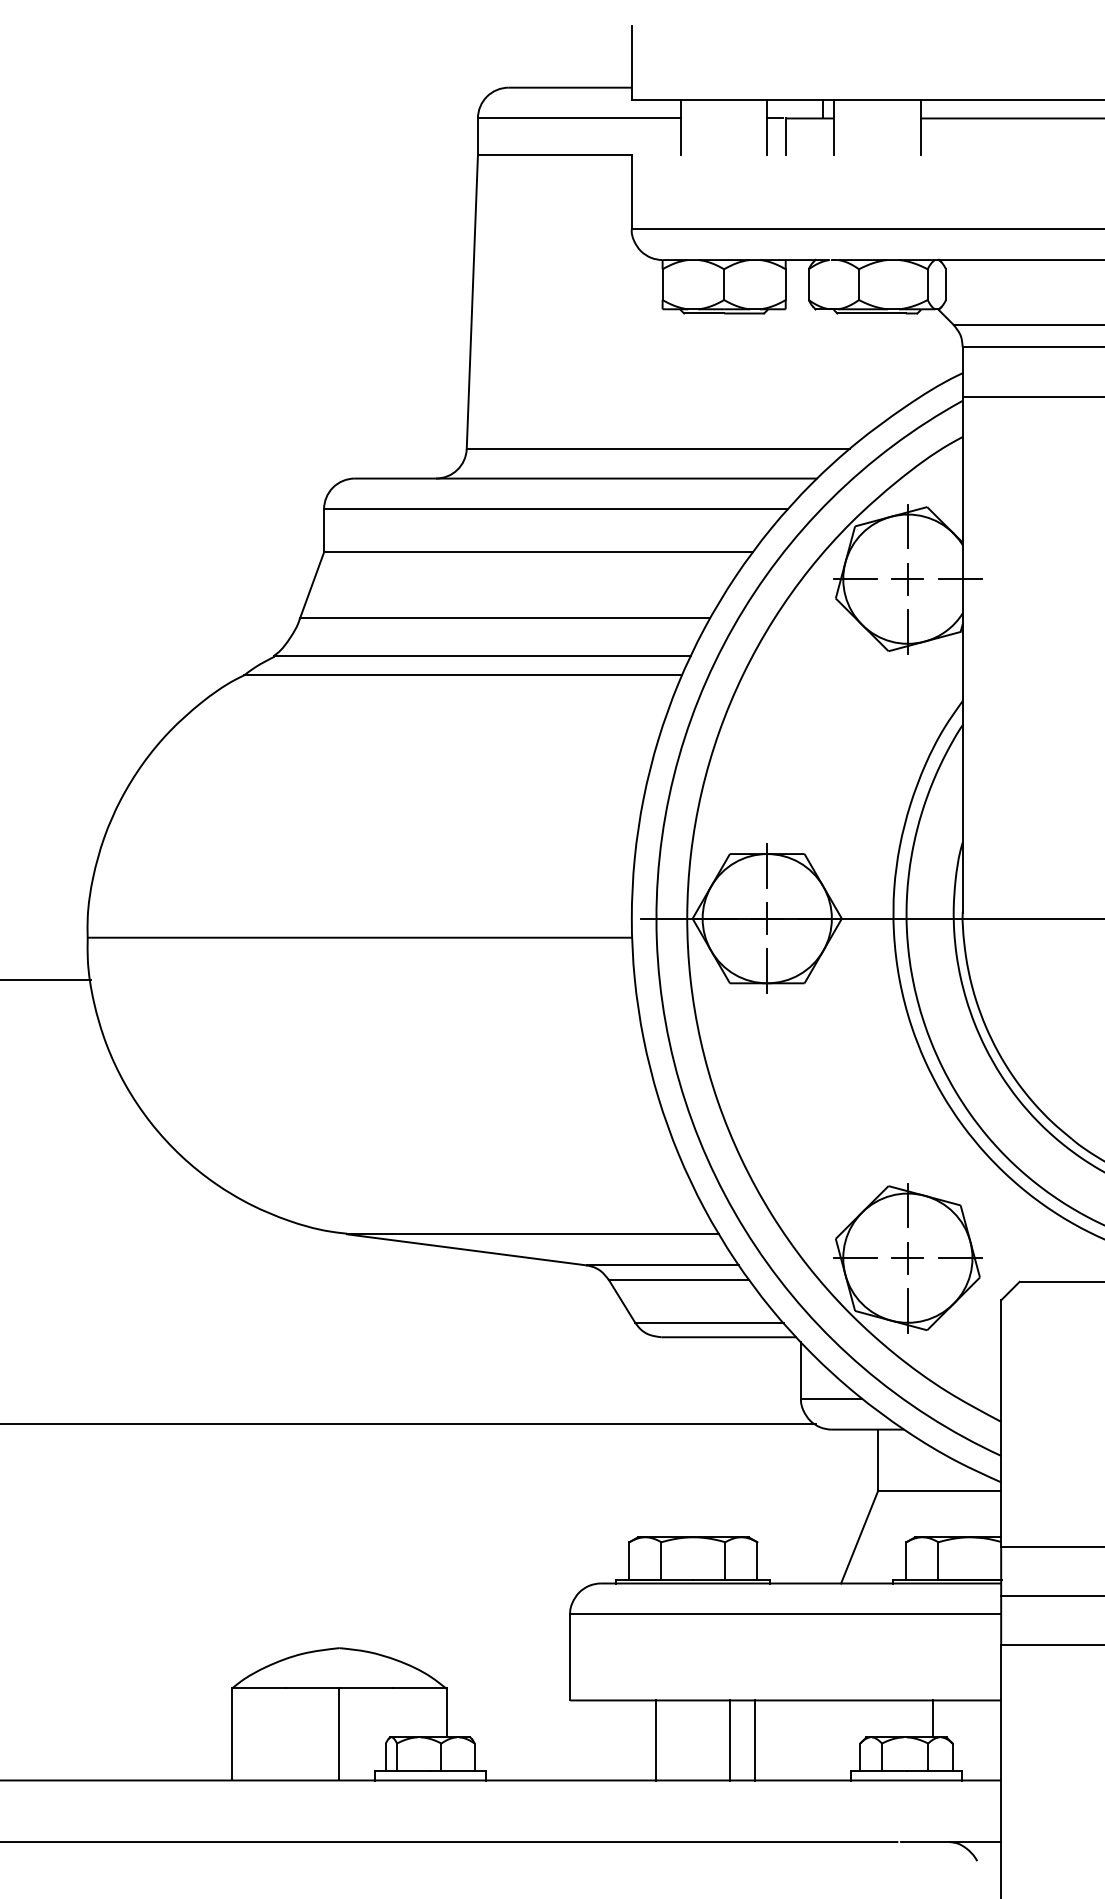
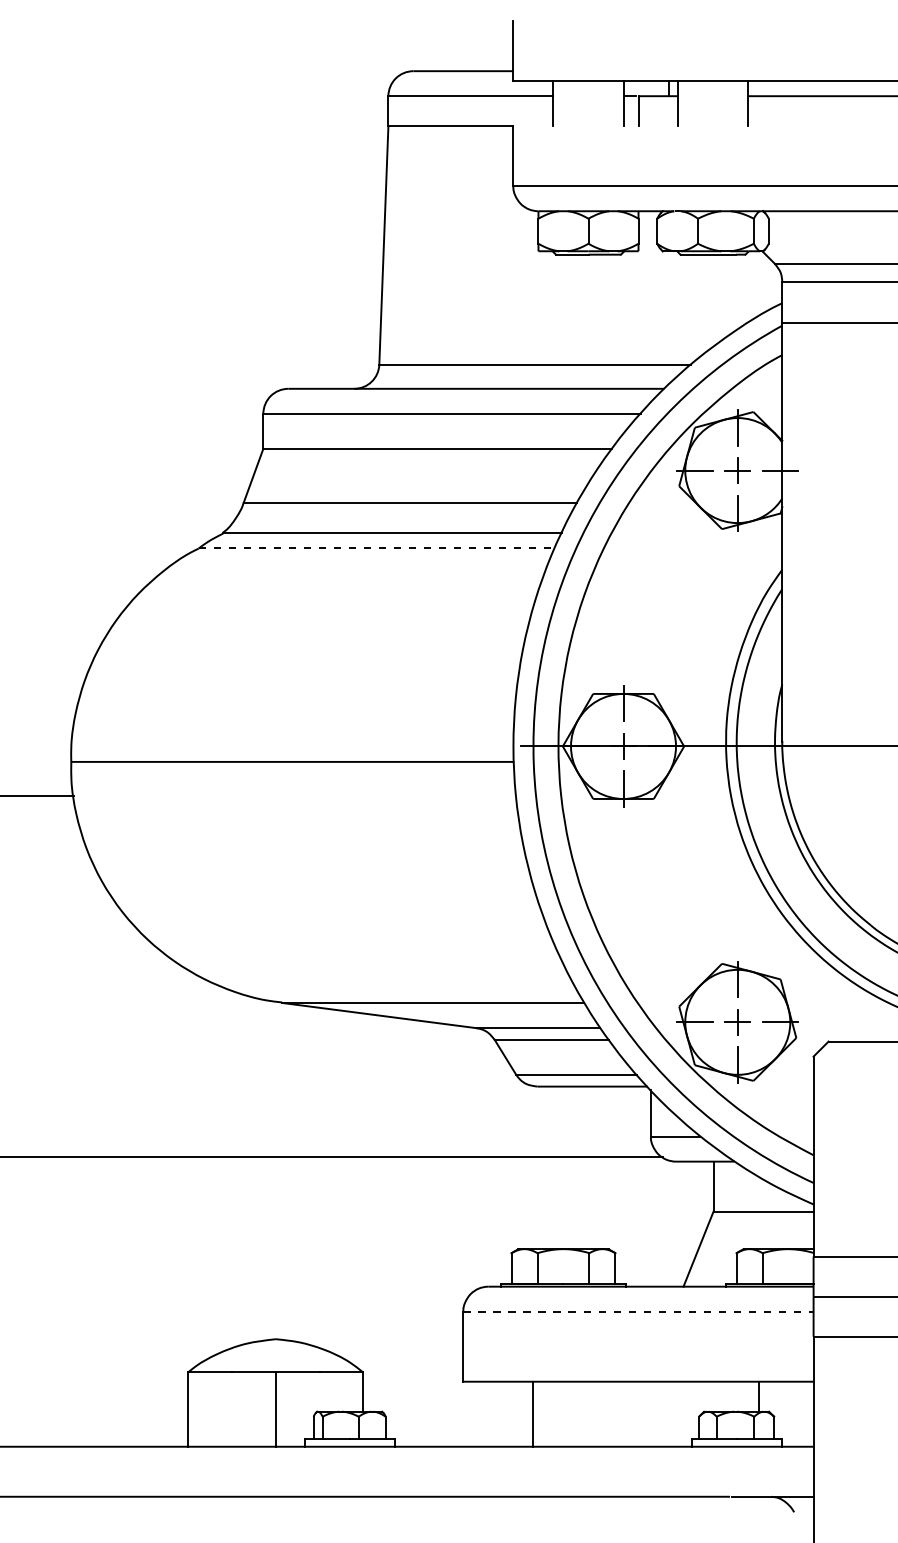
line: (463, 674) -> (376, 548), solid -> dashed
line: (786, 1614) -> (639, 1311), solid -> dashed
line: (730, 1740) -> (593, 1414), removed
line: (754, 1740) -> (613, 1414), removed

